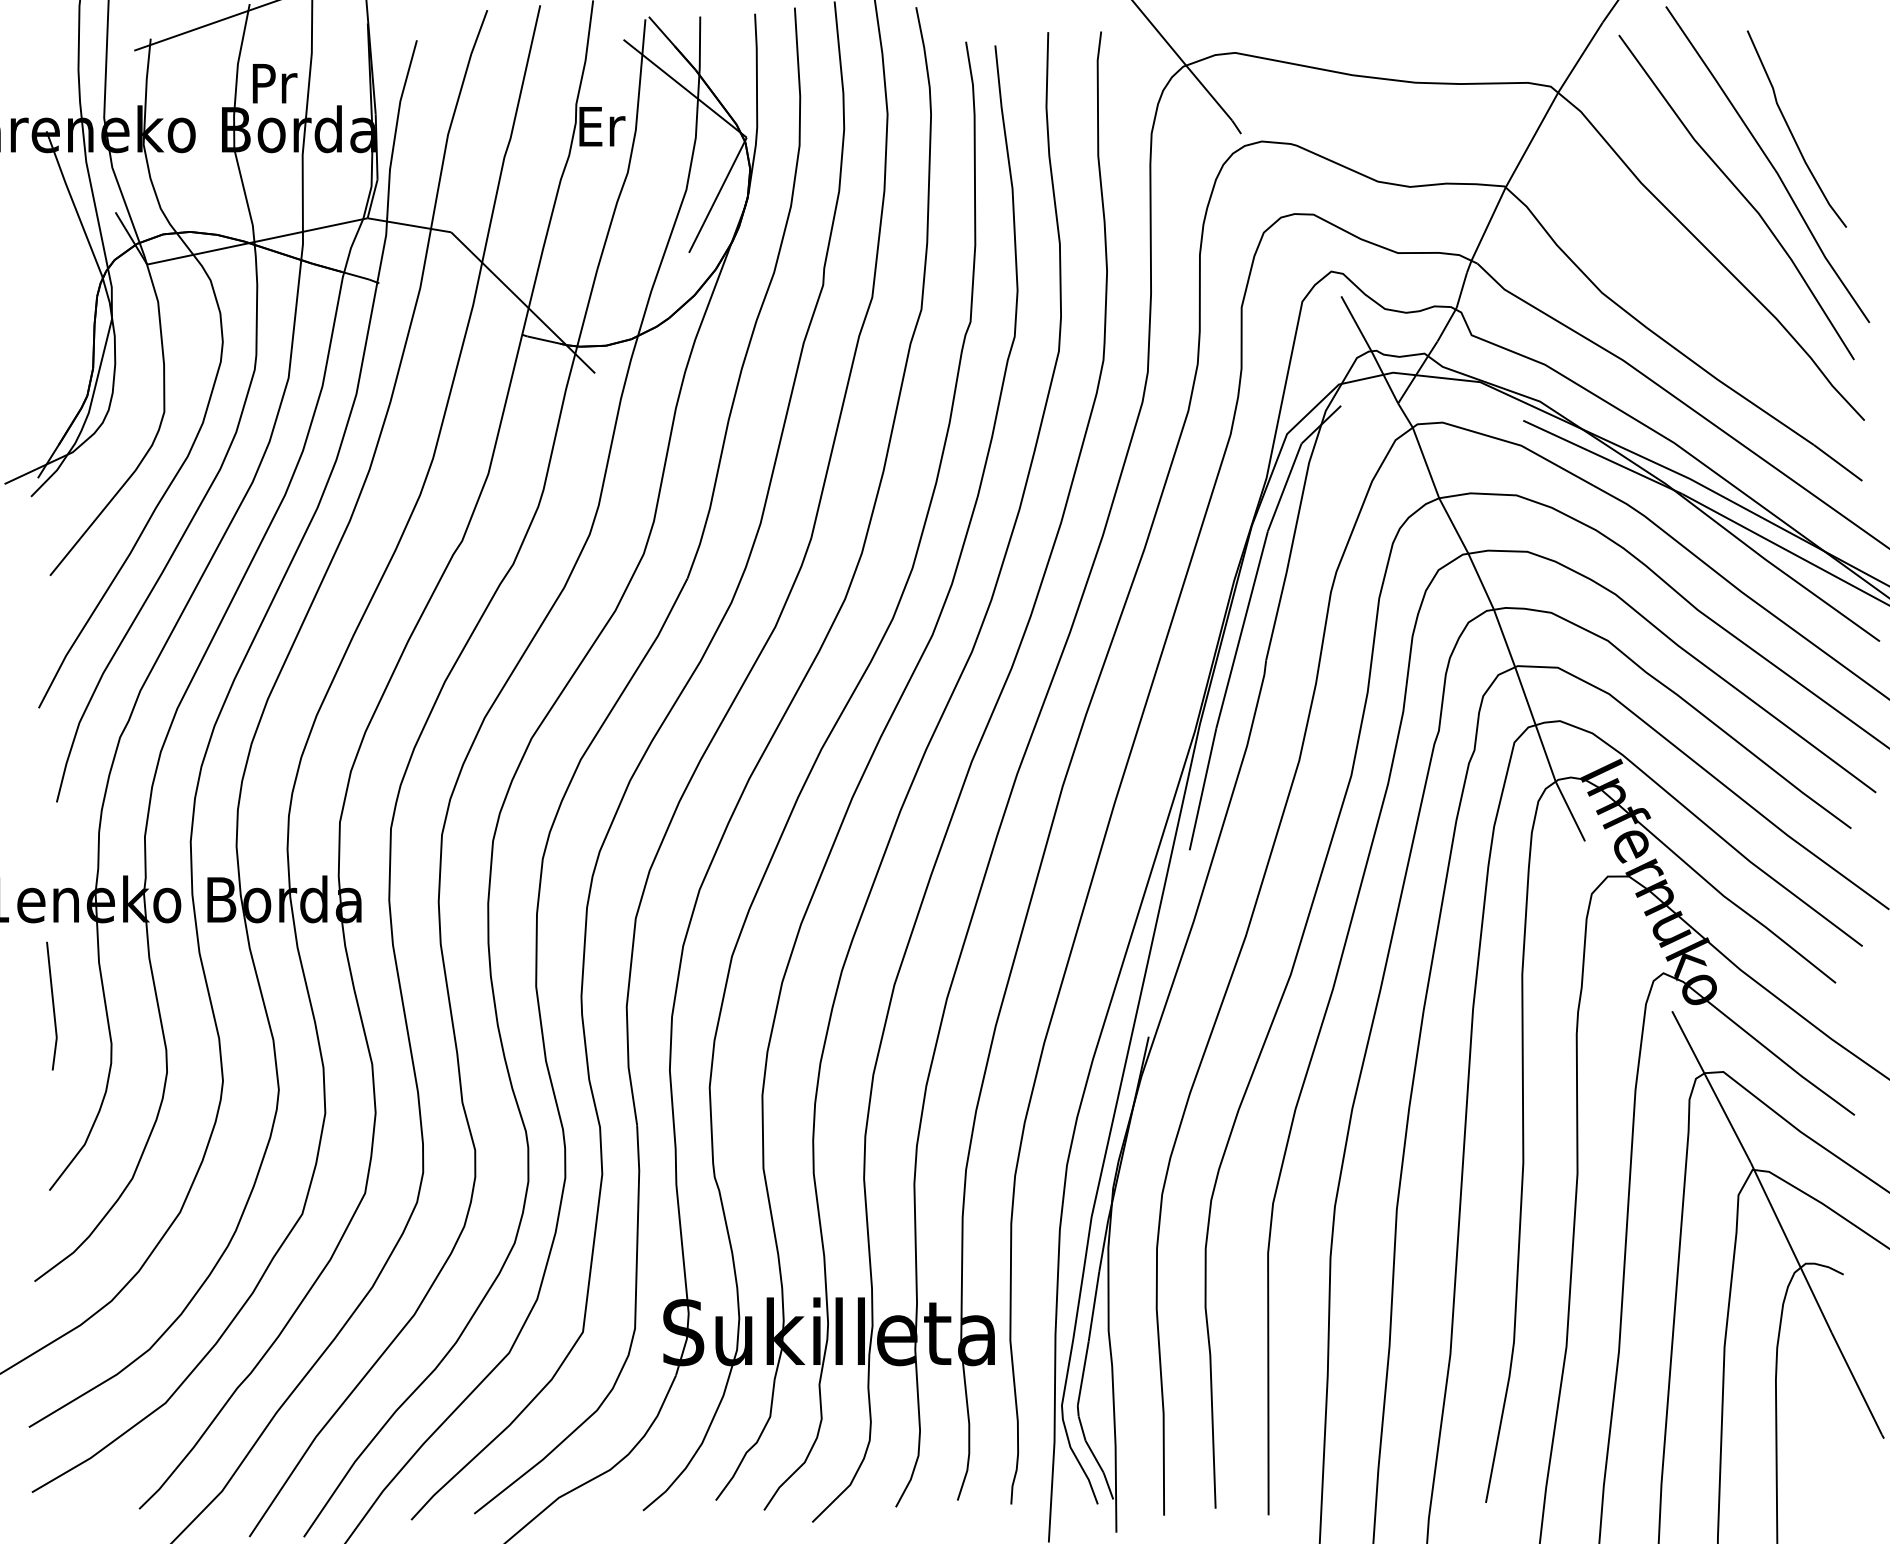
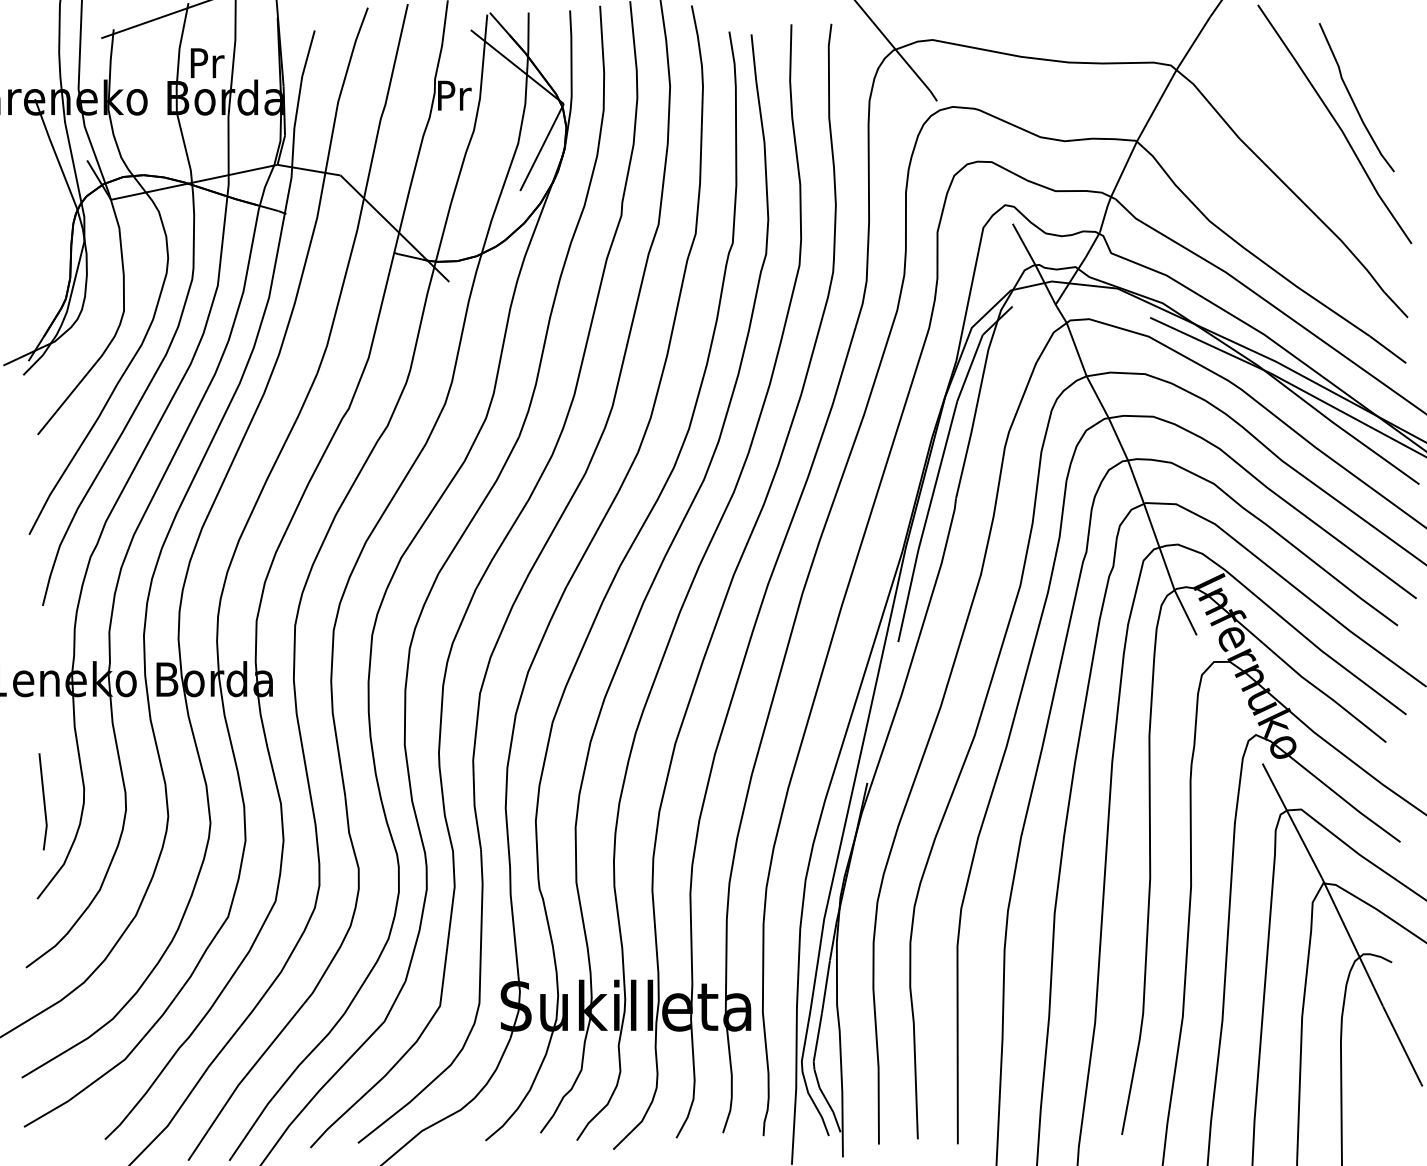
text: (602, 126) -> (454, 95), Er -> Pr
line: (1739, 193) -> (1313, 146), removed
line: (52, 1005) -> (43, 801), moved

